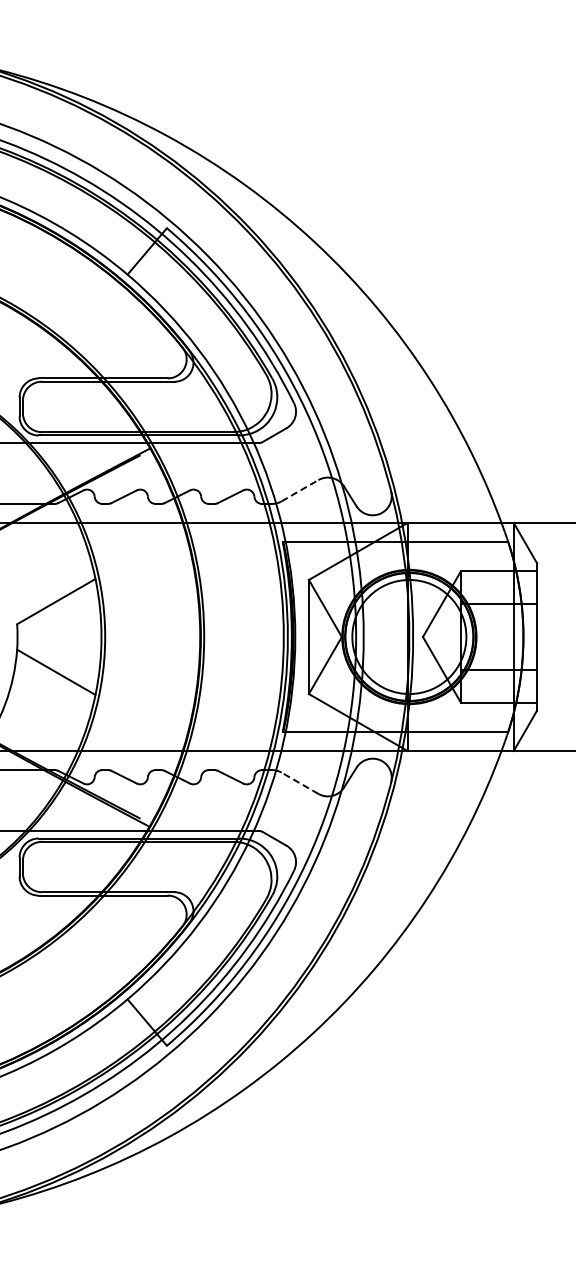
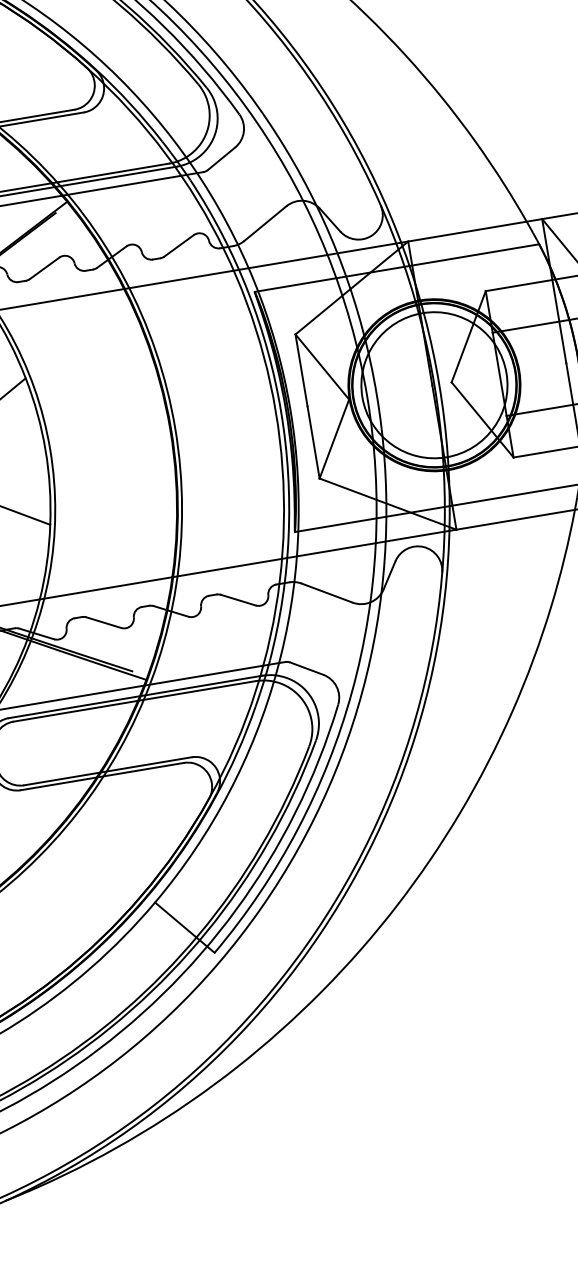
line: (300, 490) -> (265, 223), dashed -> solid
line: (299, 783) -> (326, 593), dashed -> solid

